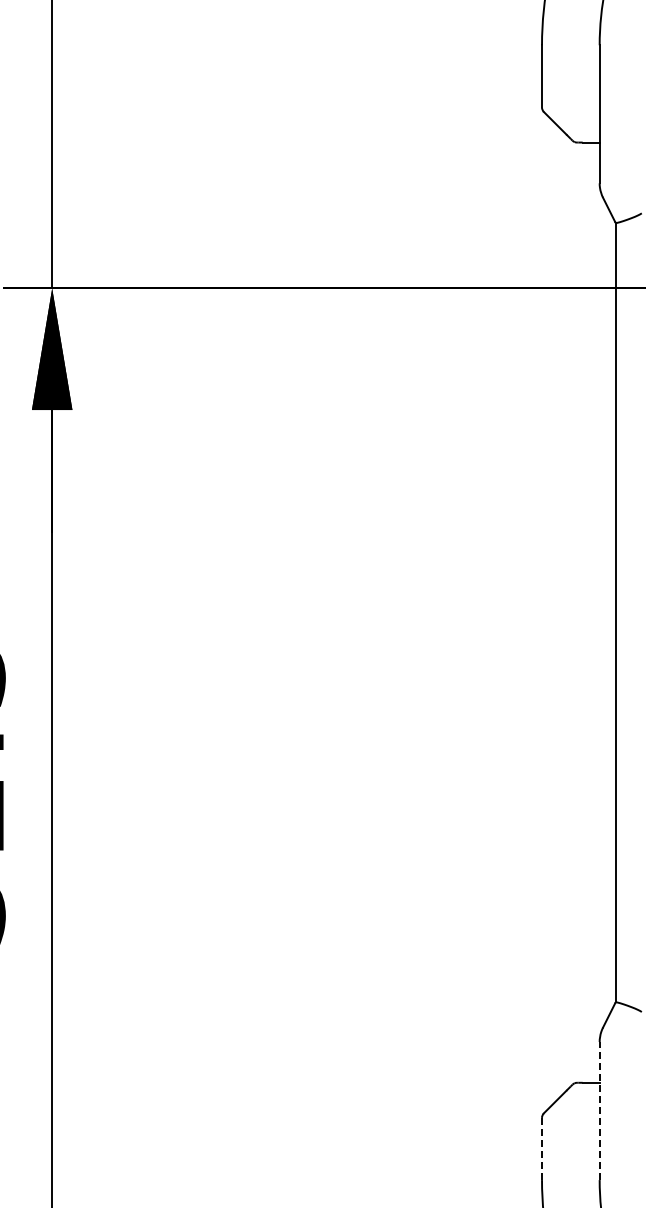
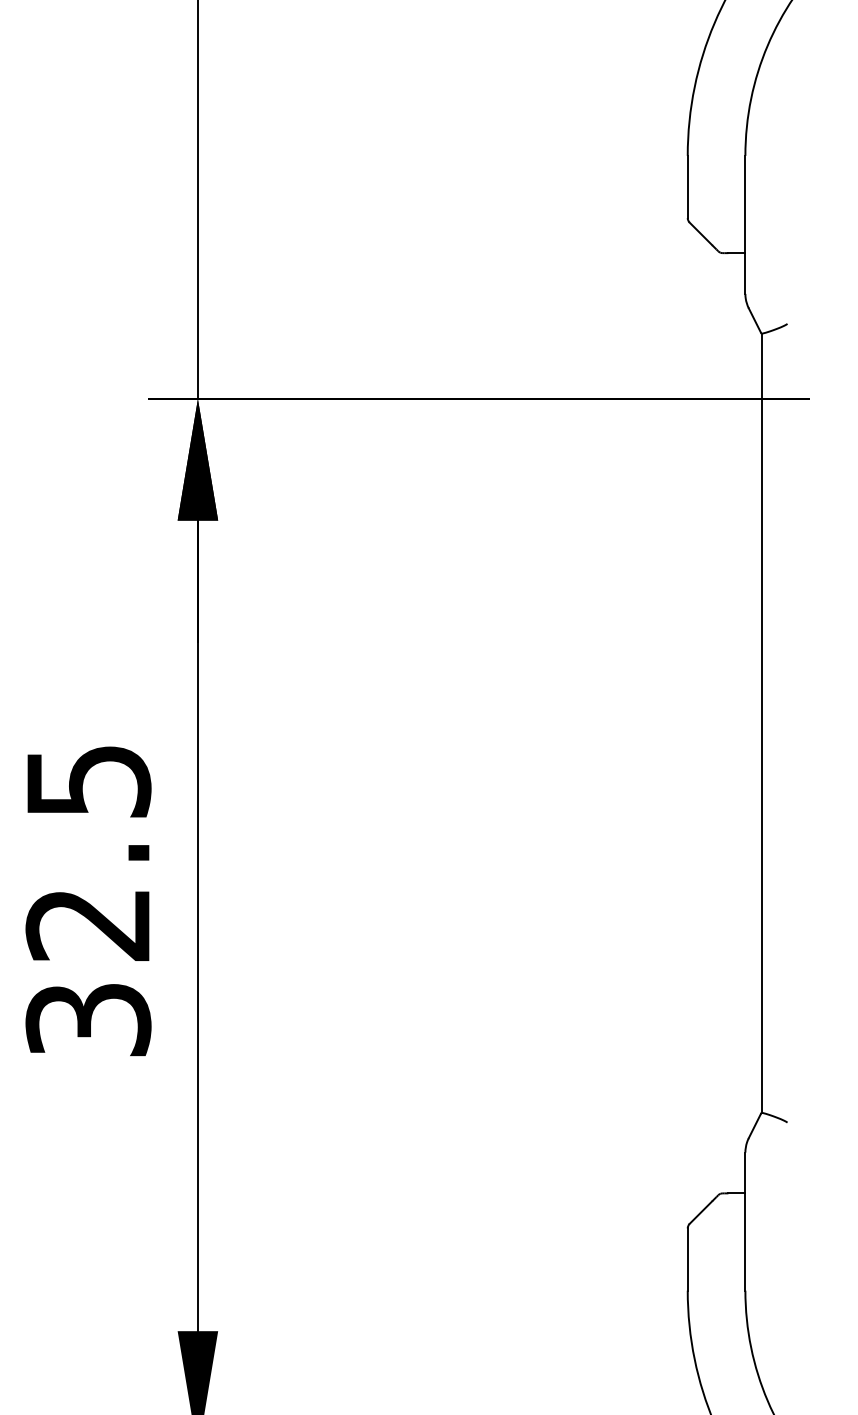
line: (599, 1110) -> (745, 1221), dashed -> solid
line: (541, 1149) -> (687, 1260), dashed -> solid

